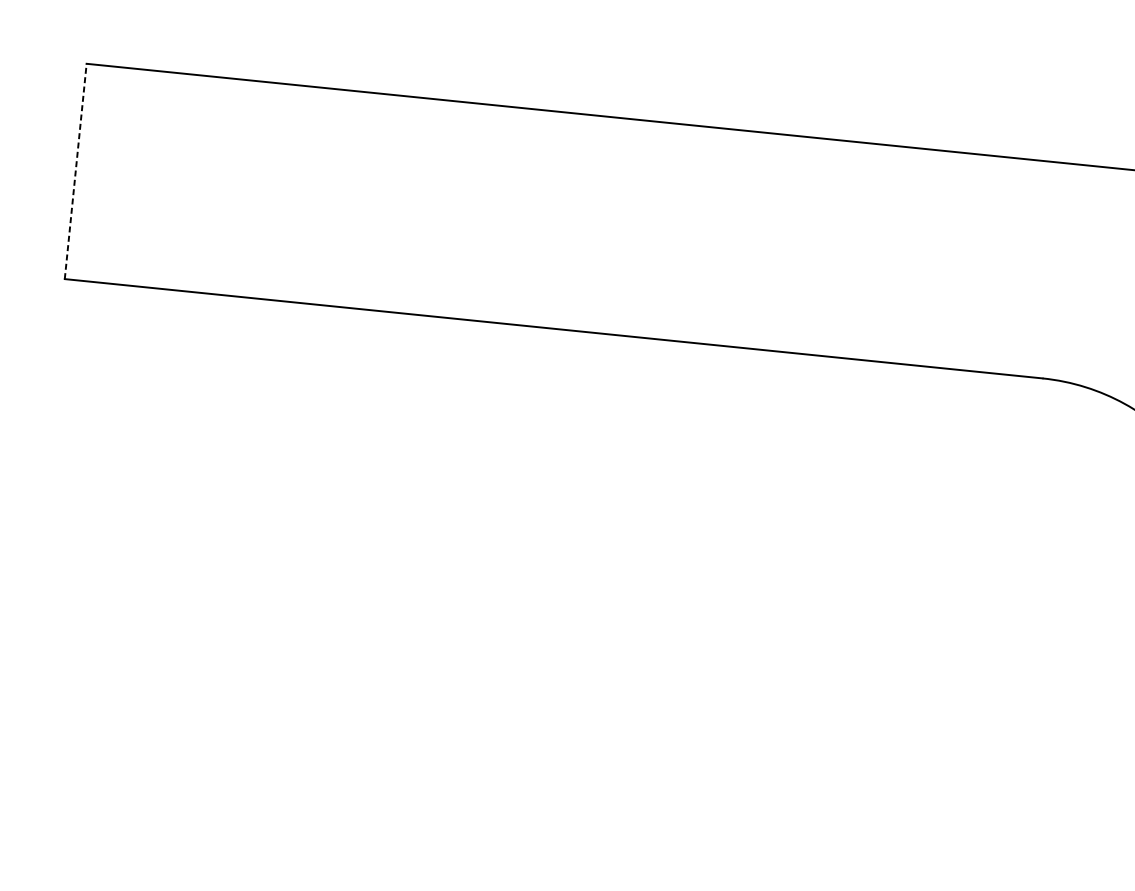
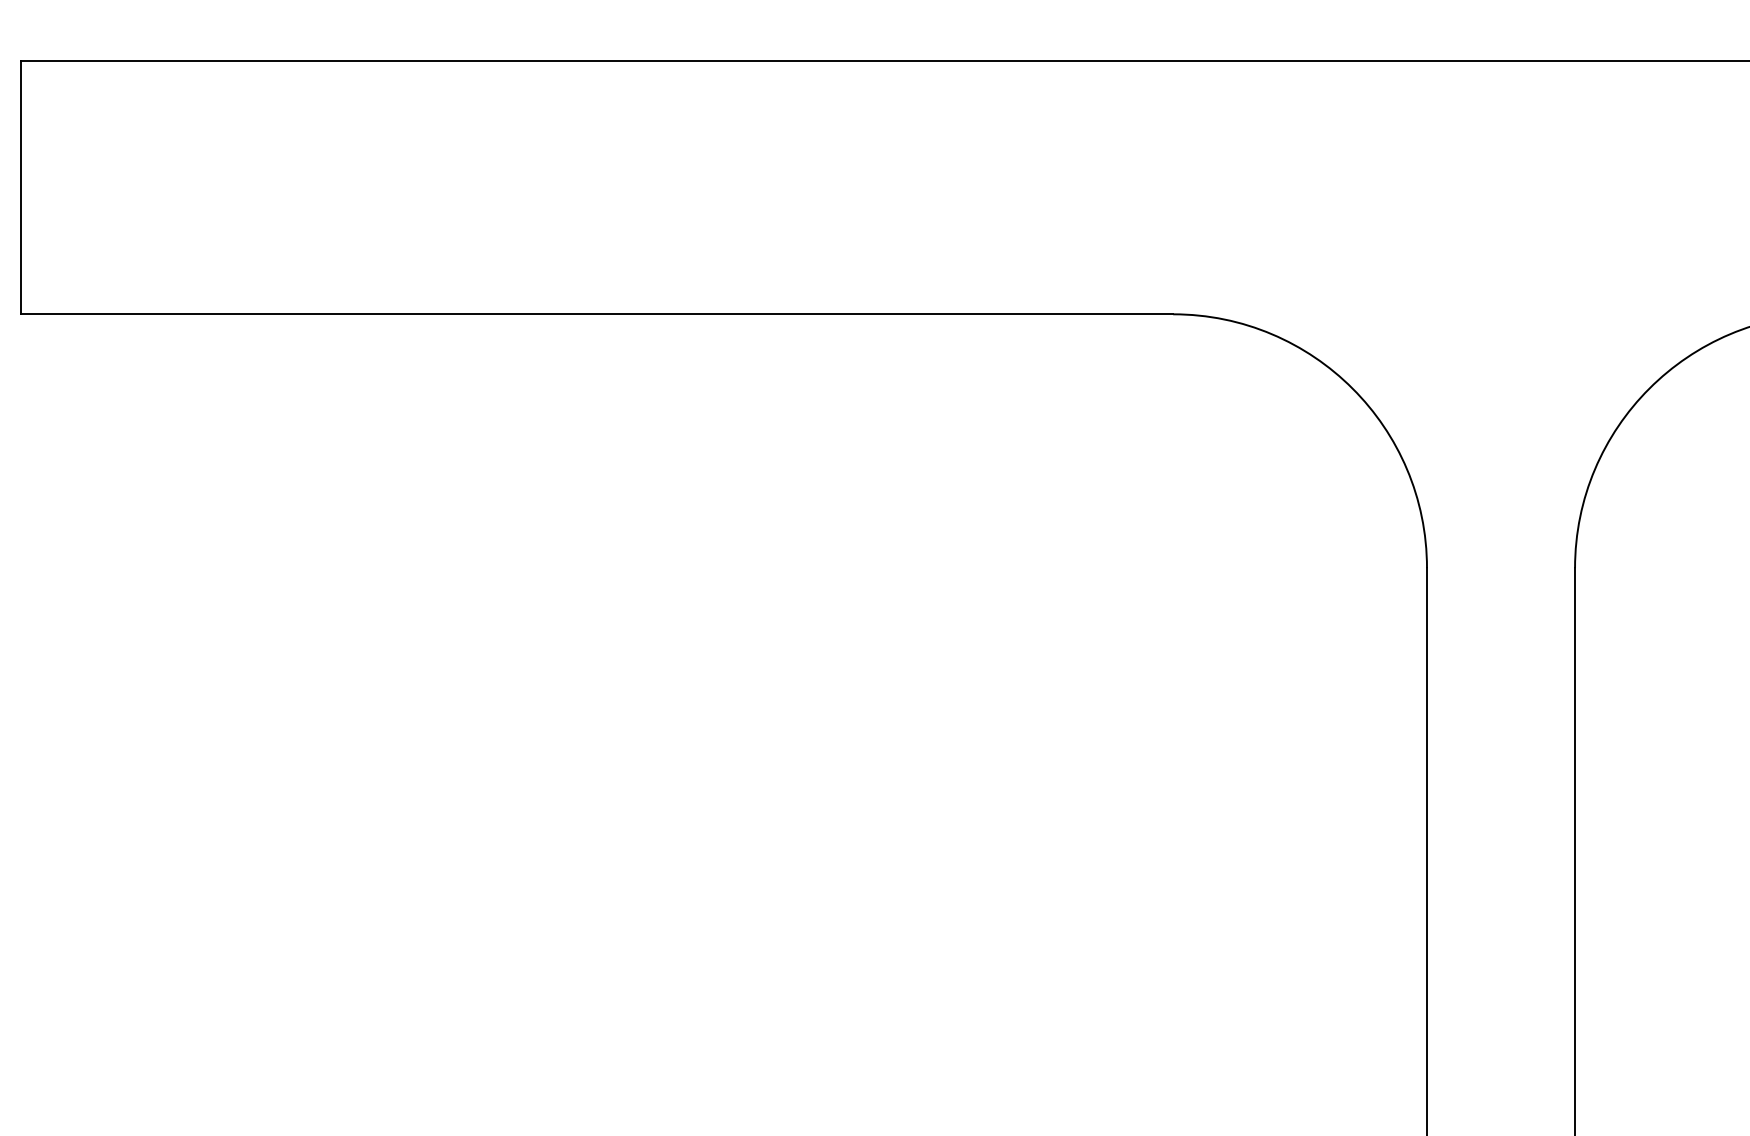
line: (75, 171) -> (20, 187), dashed -> solid

